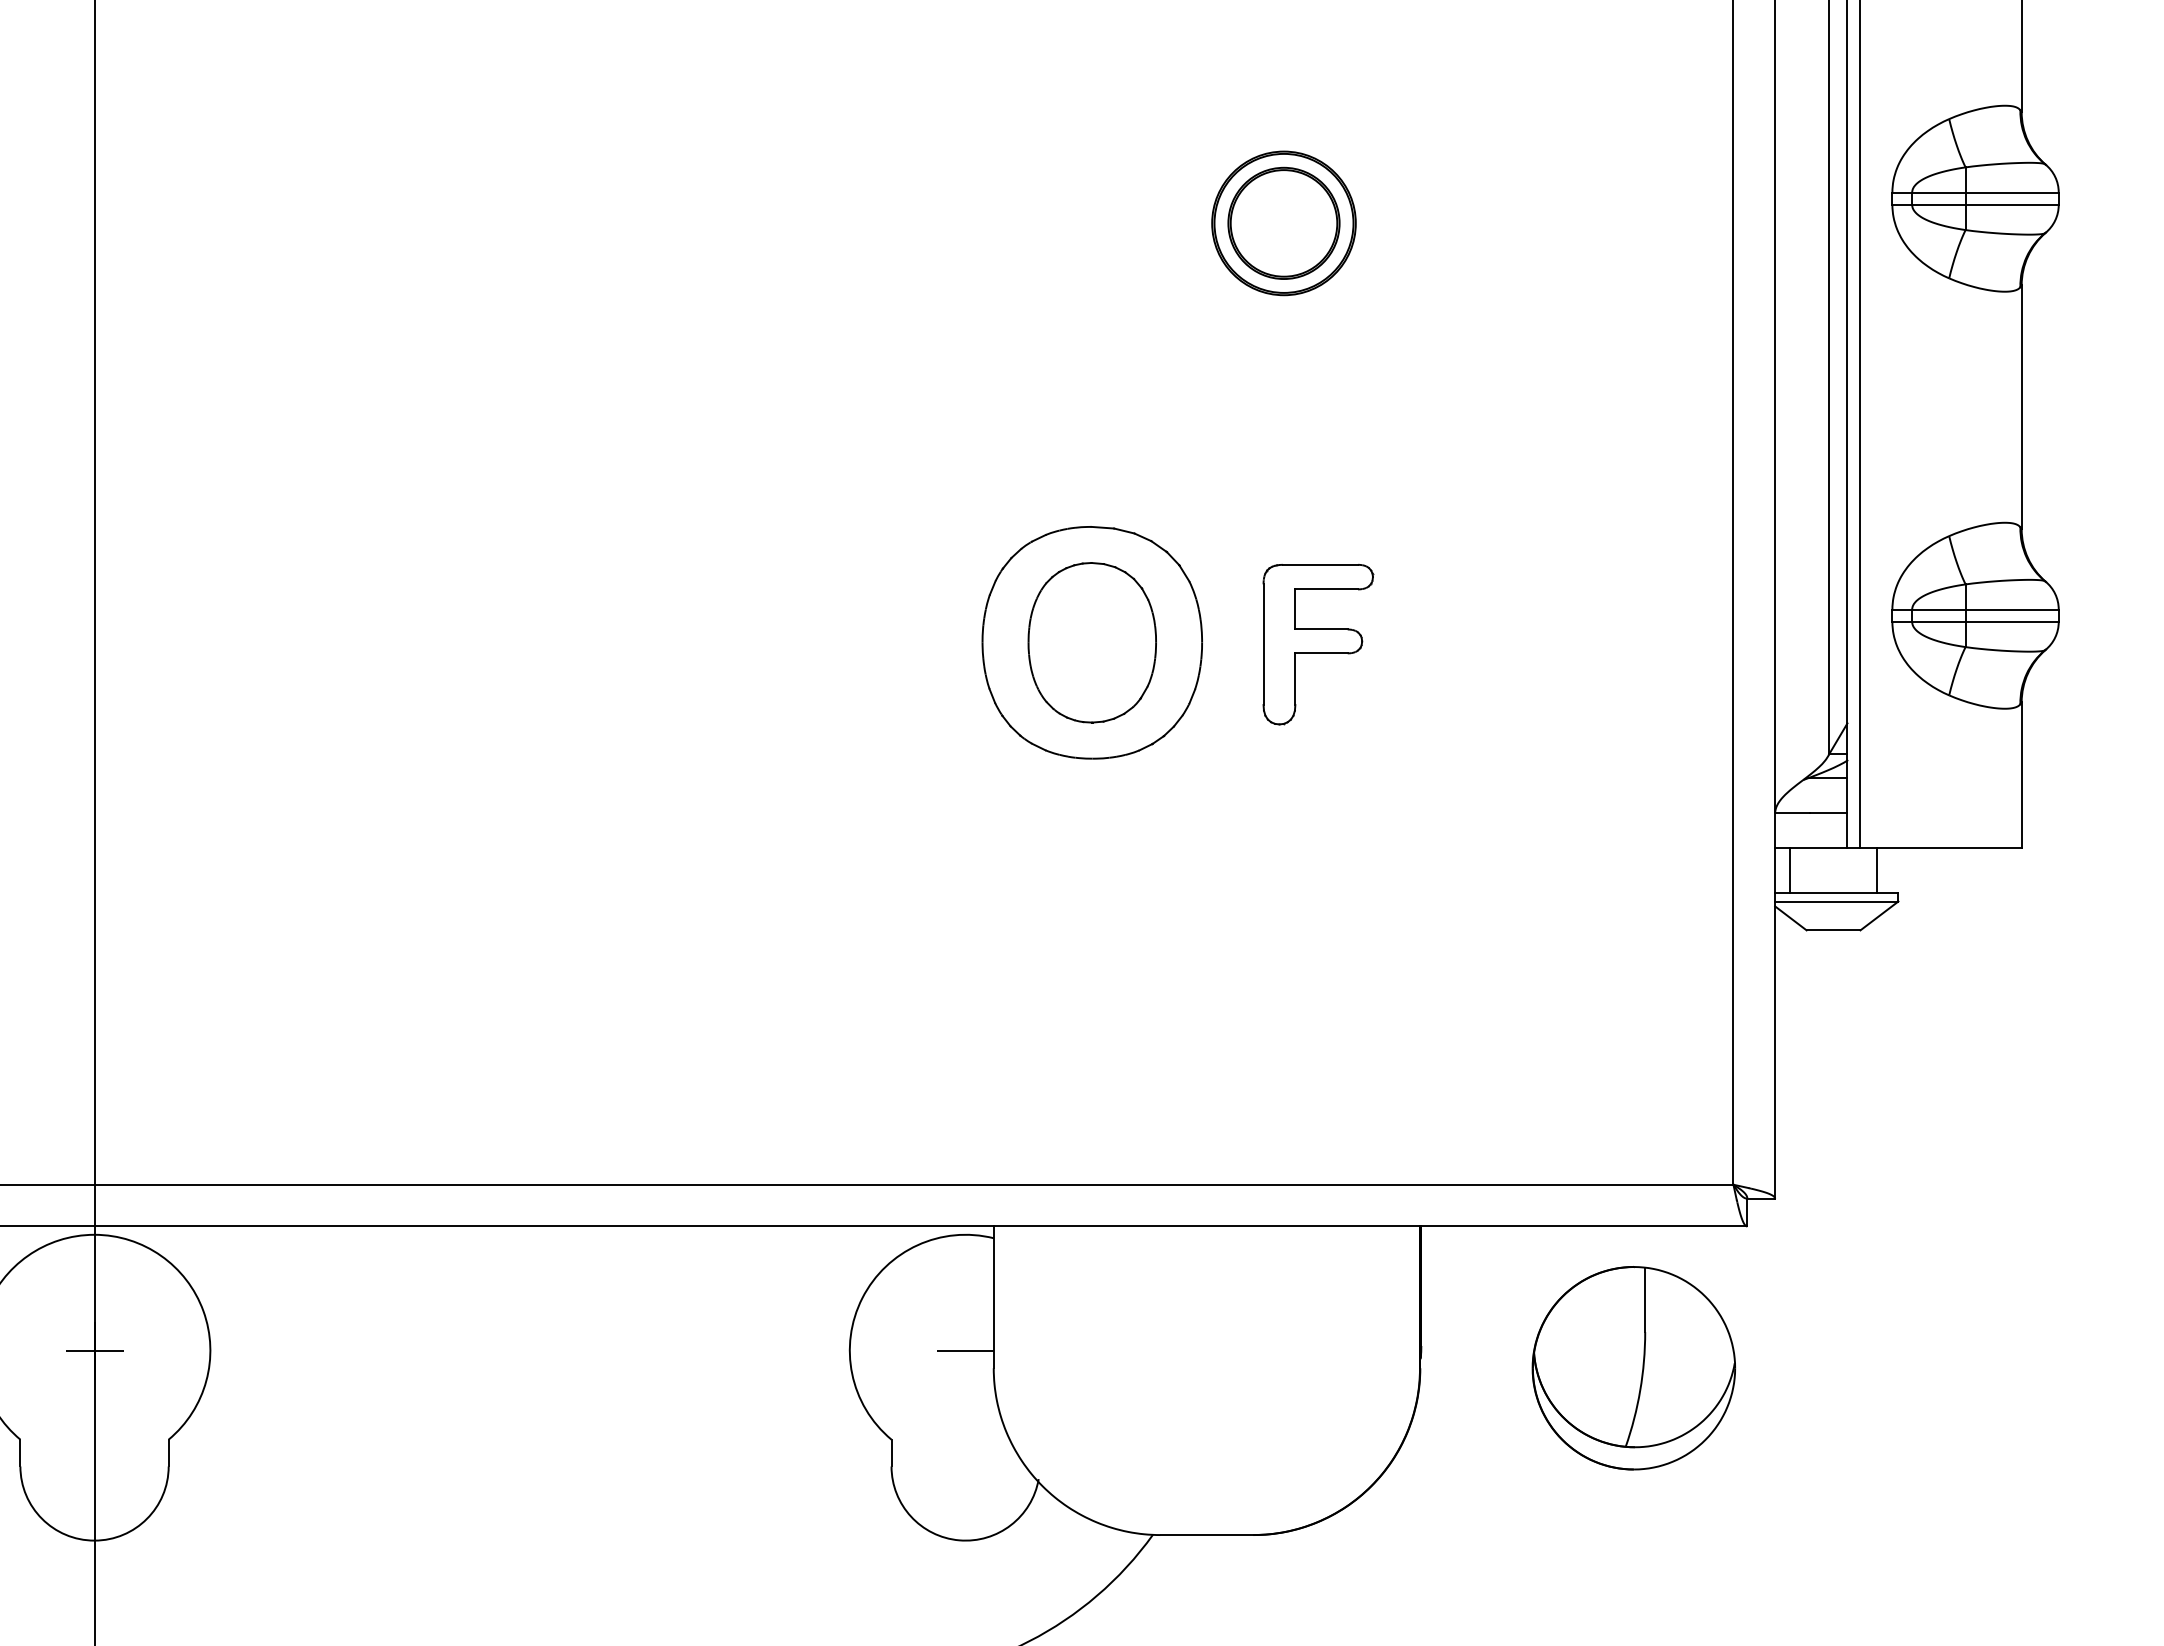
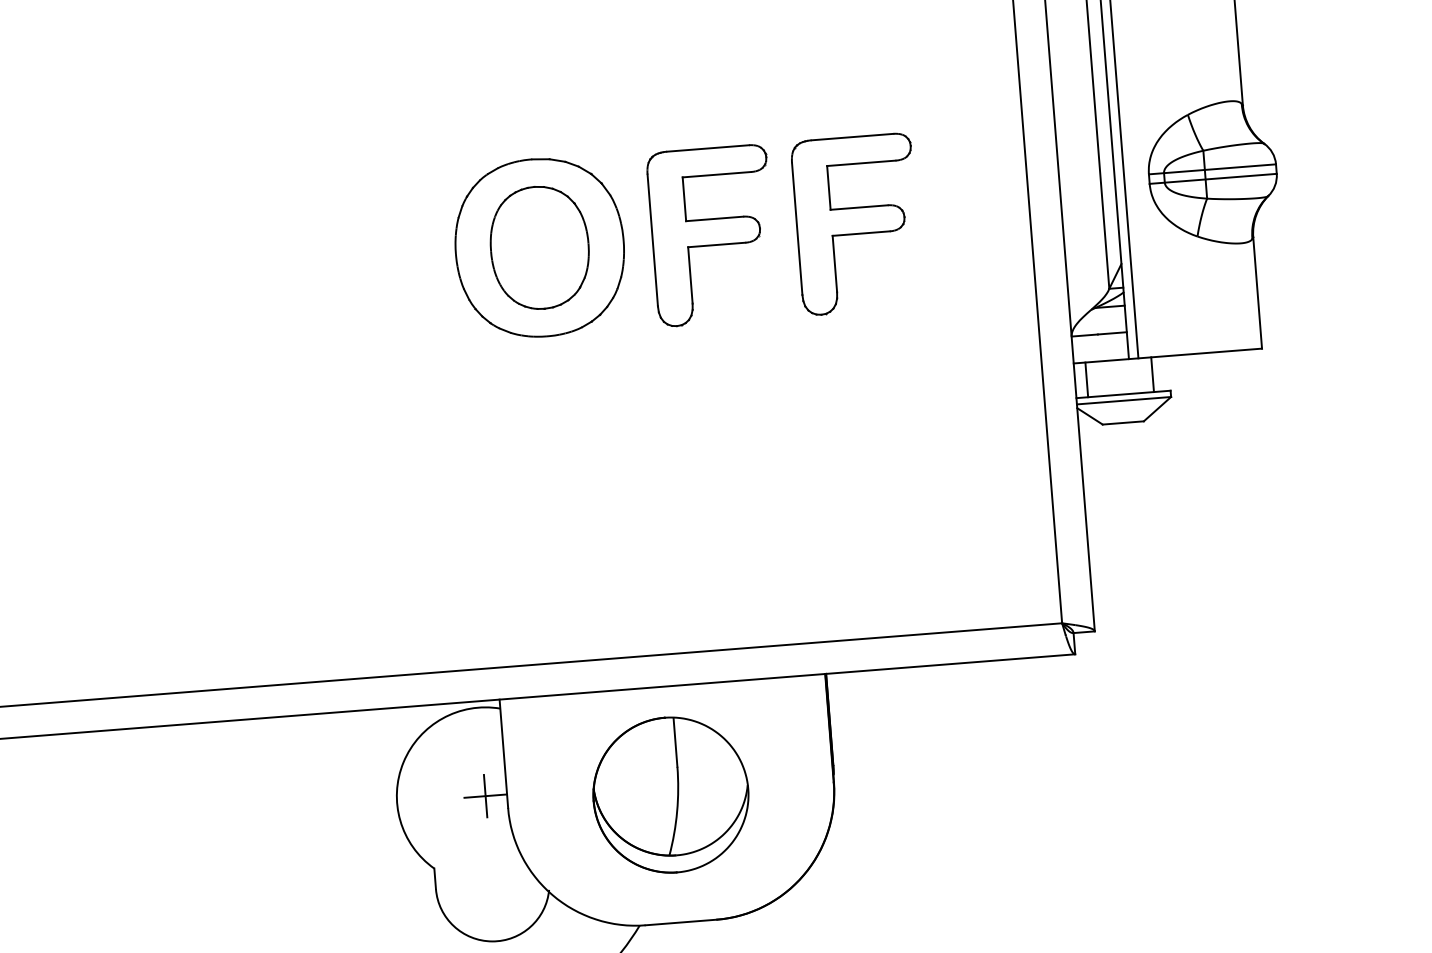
part: (1318, 644) -> (712, 235), size x1.43
part: (1507, 644) -> (857, 224), added
line: (965, 1350) -> (485, 796), added
part: (1633, 1368) -> (670, 795), moved

